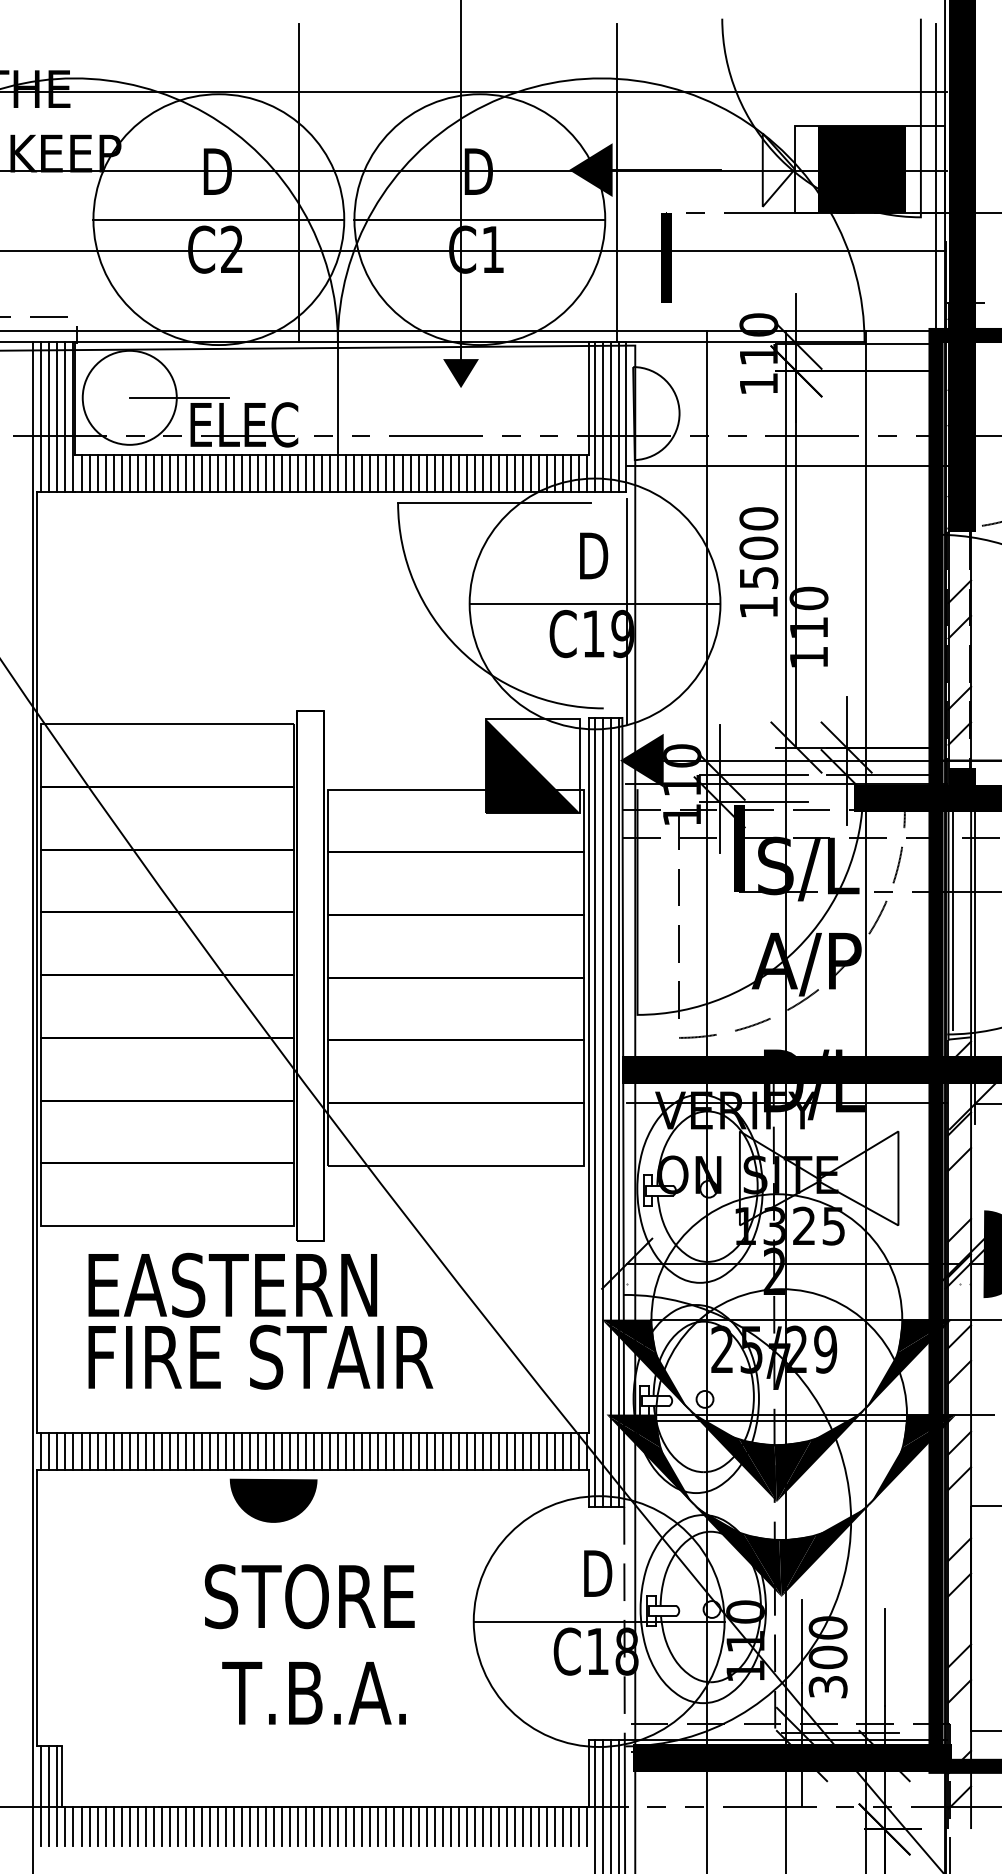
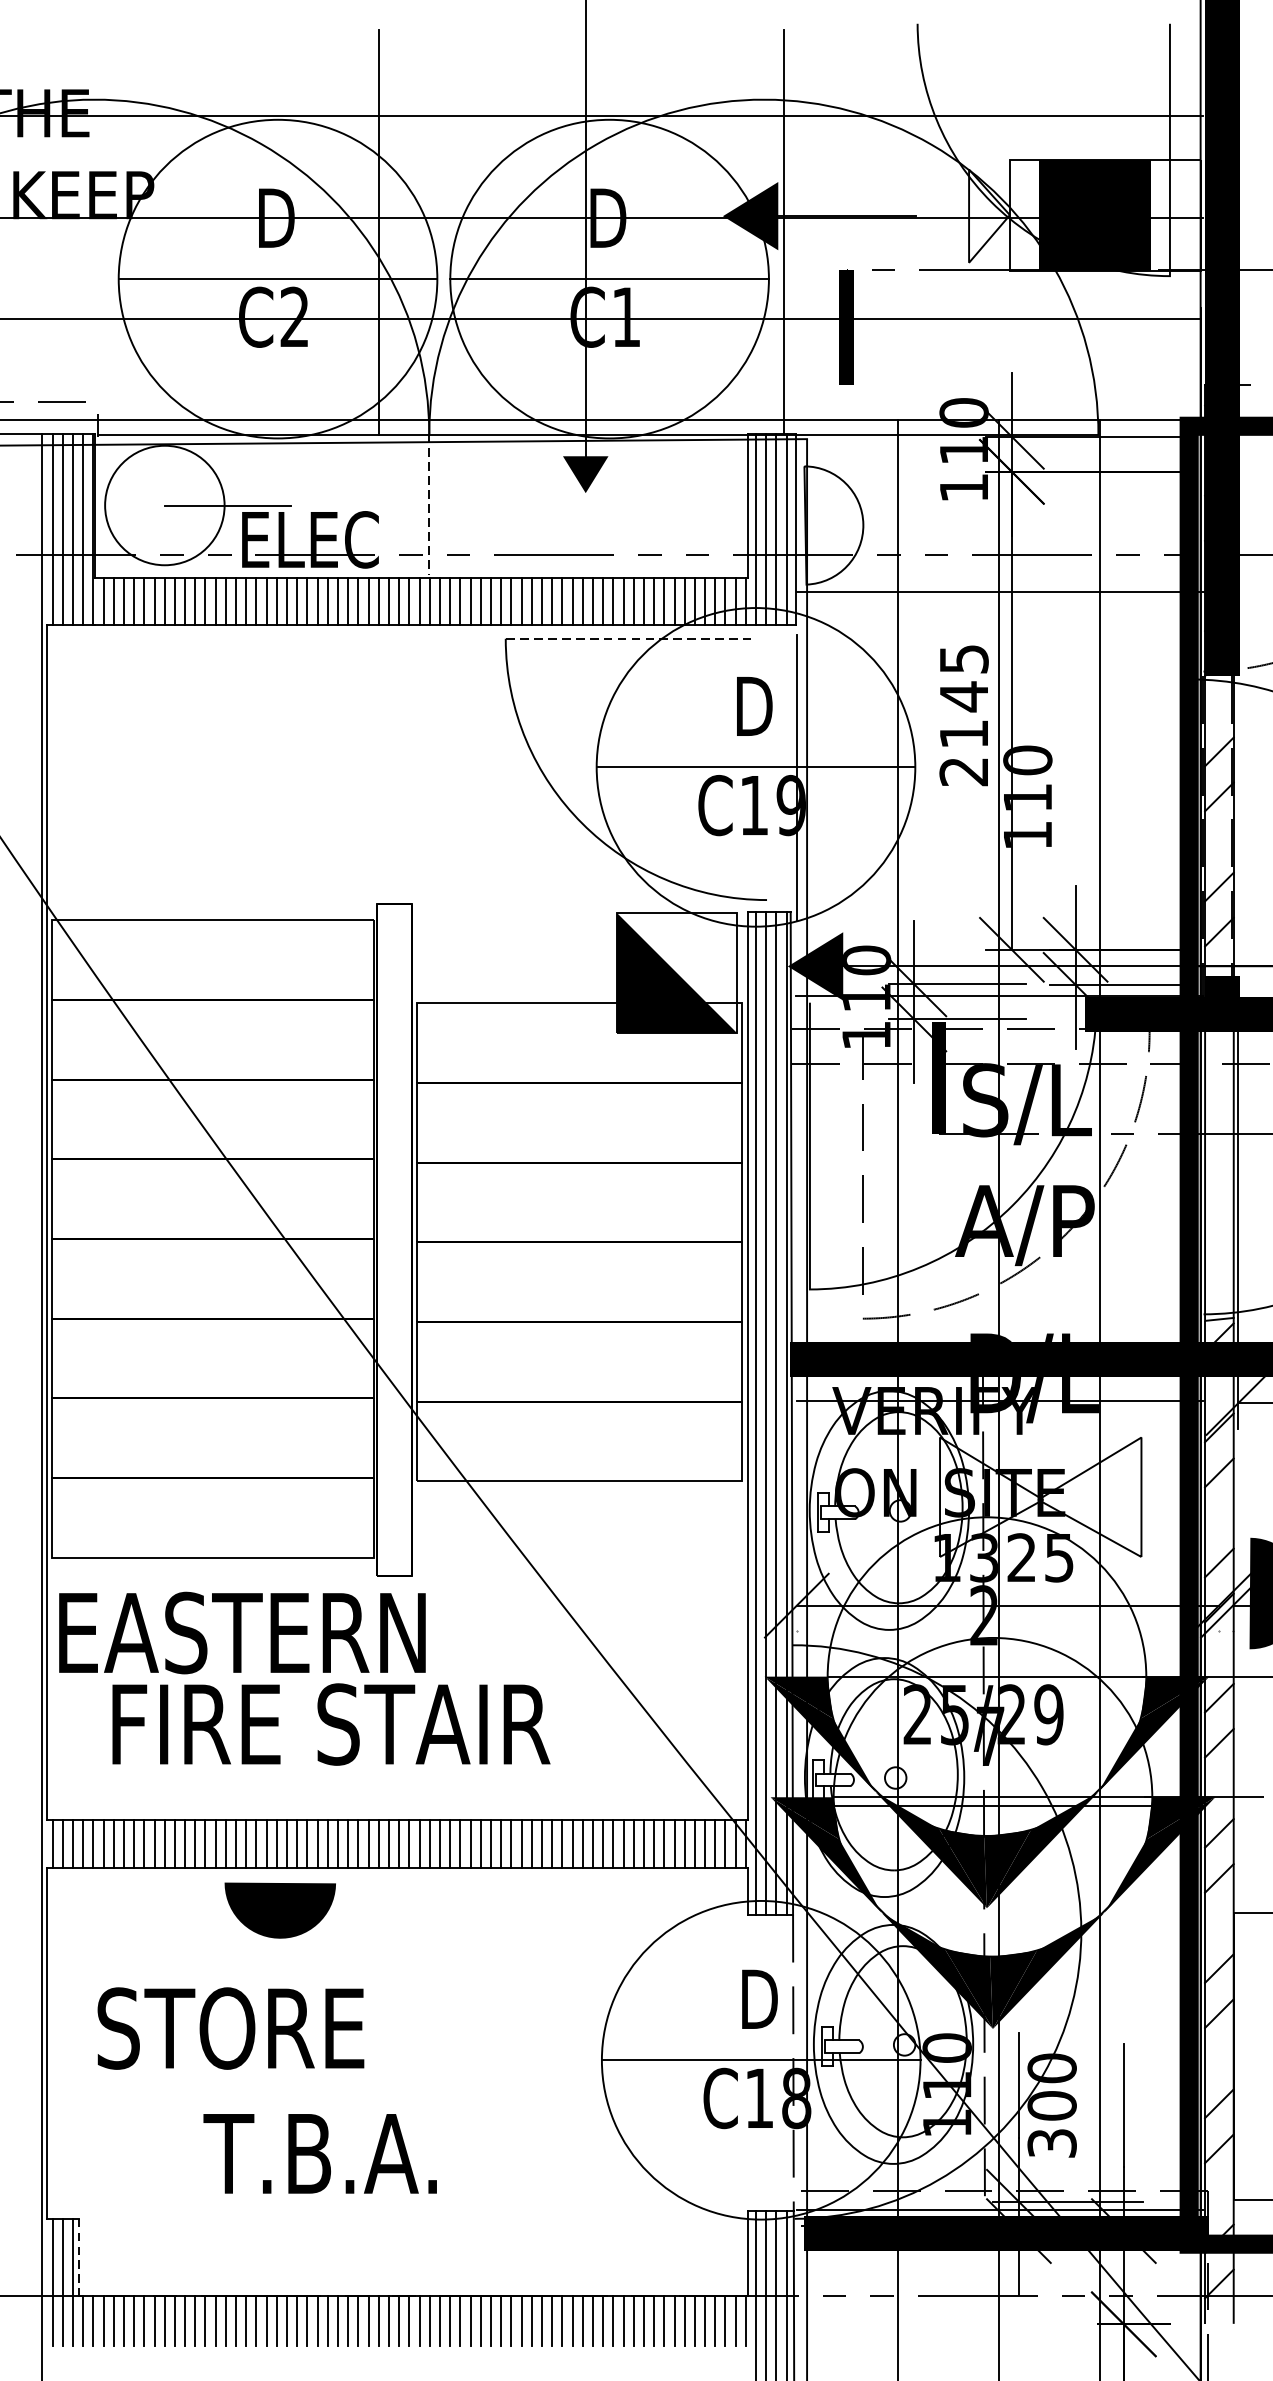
line: (935, 176) -> (1188, 224), removed
line: (337, 397) -> (428, 505), solid -> dashed
line: (494, 502) -> (628, 638), solid -> dashed
text: (758, 562) -> (963, 714), 1500 -> 2145
line: (953, 920) -> (1211, 1169), removed
text: (232, 1284) -> (242, 1631), moved
curve: (273, 1500) -> (280, 1910), moved
text: (309, 1596) -> (230, 2028), moved
text: (313, 1693) -> (319, 2154), moved
line: (62, 1776) -> (79, 2257), solid -> dashed

